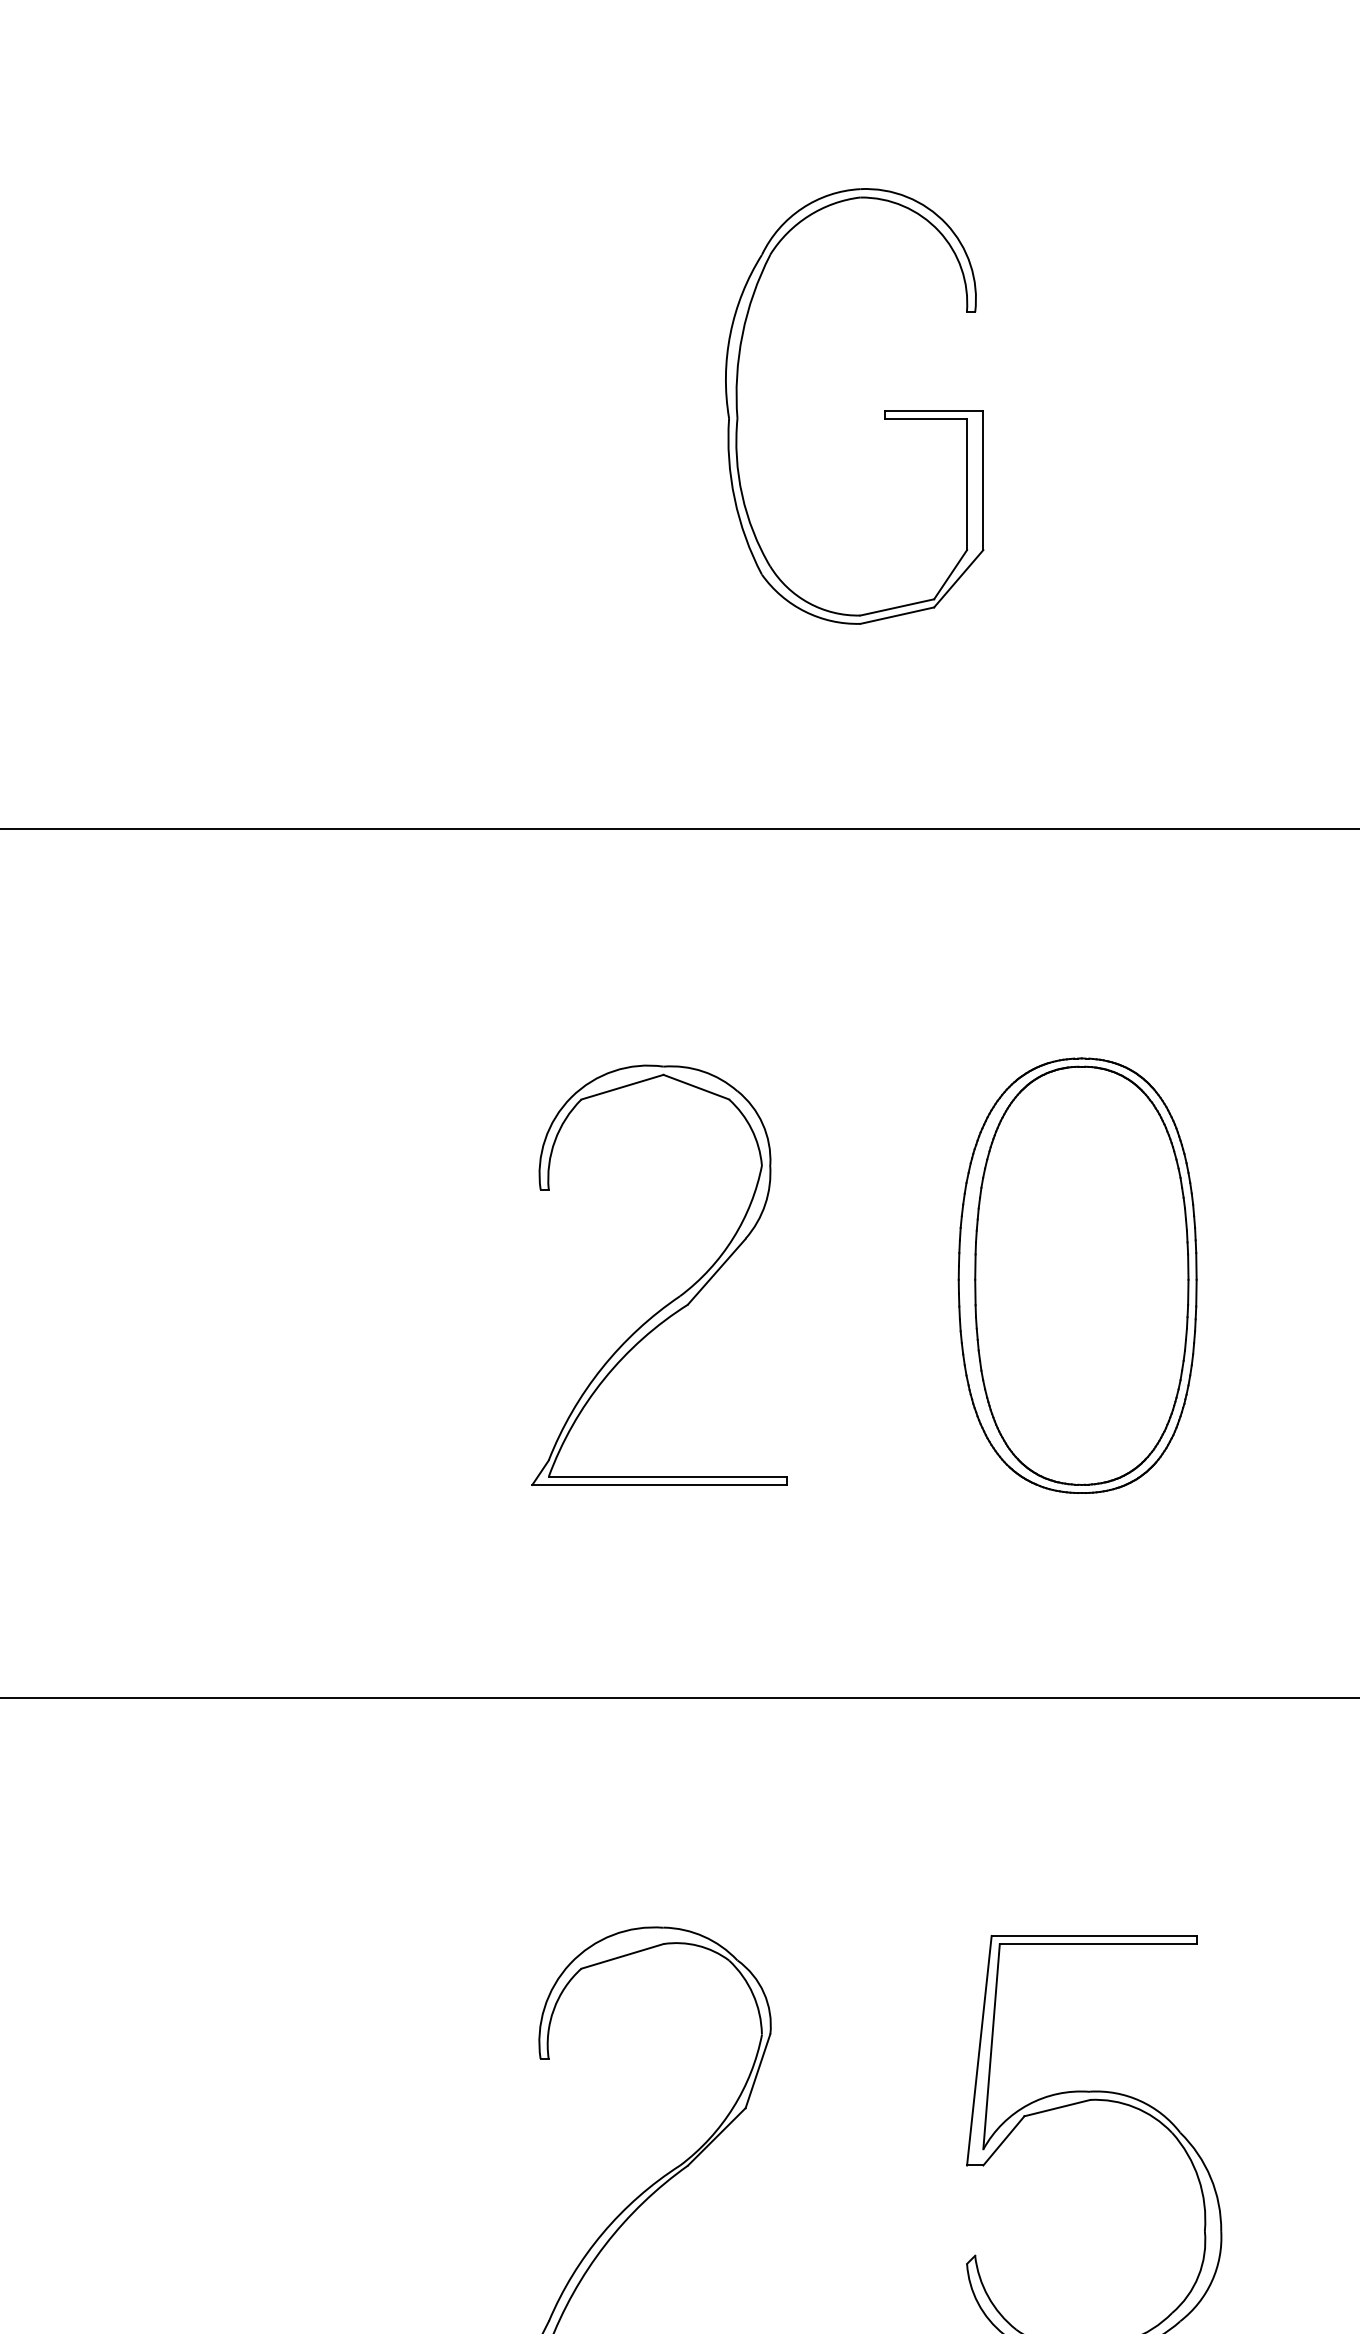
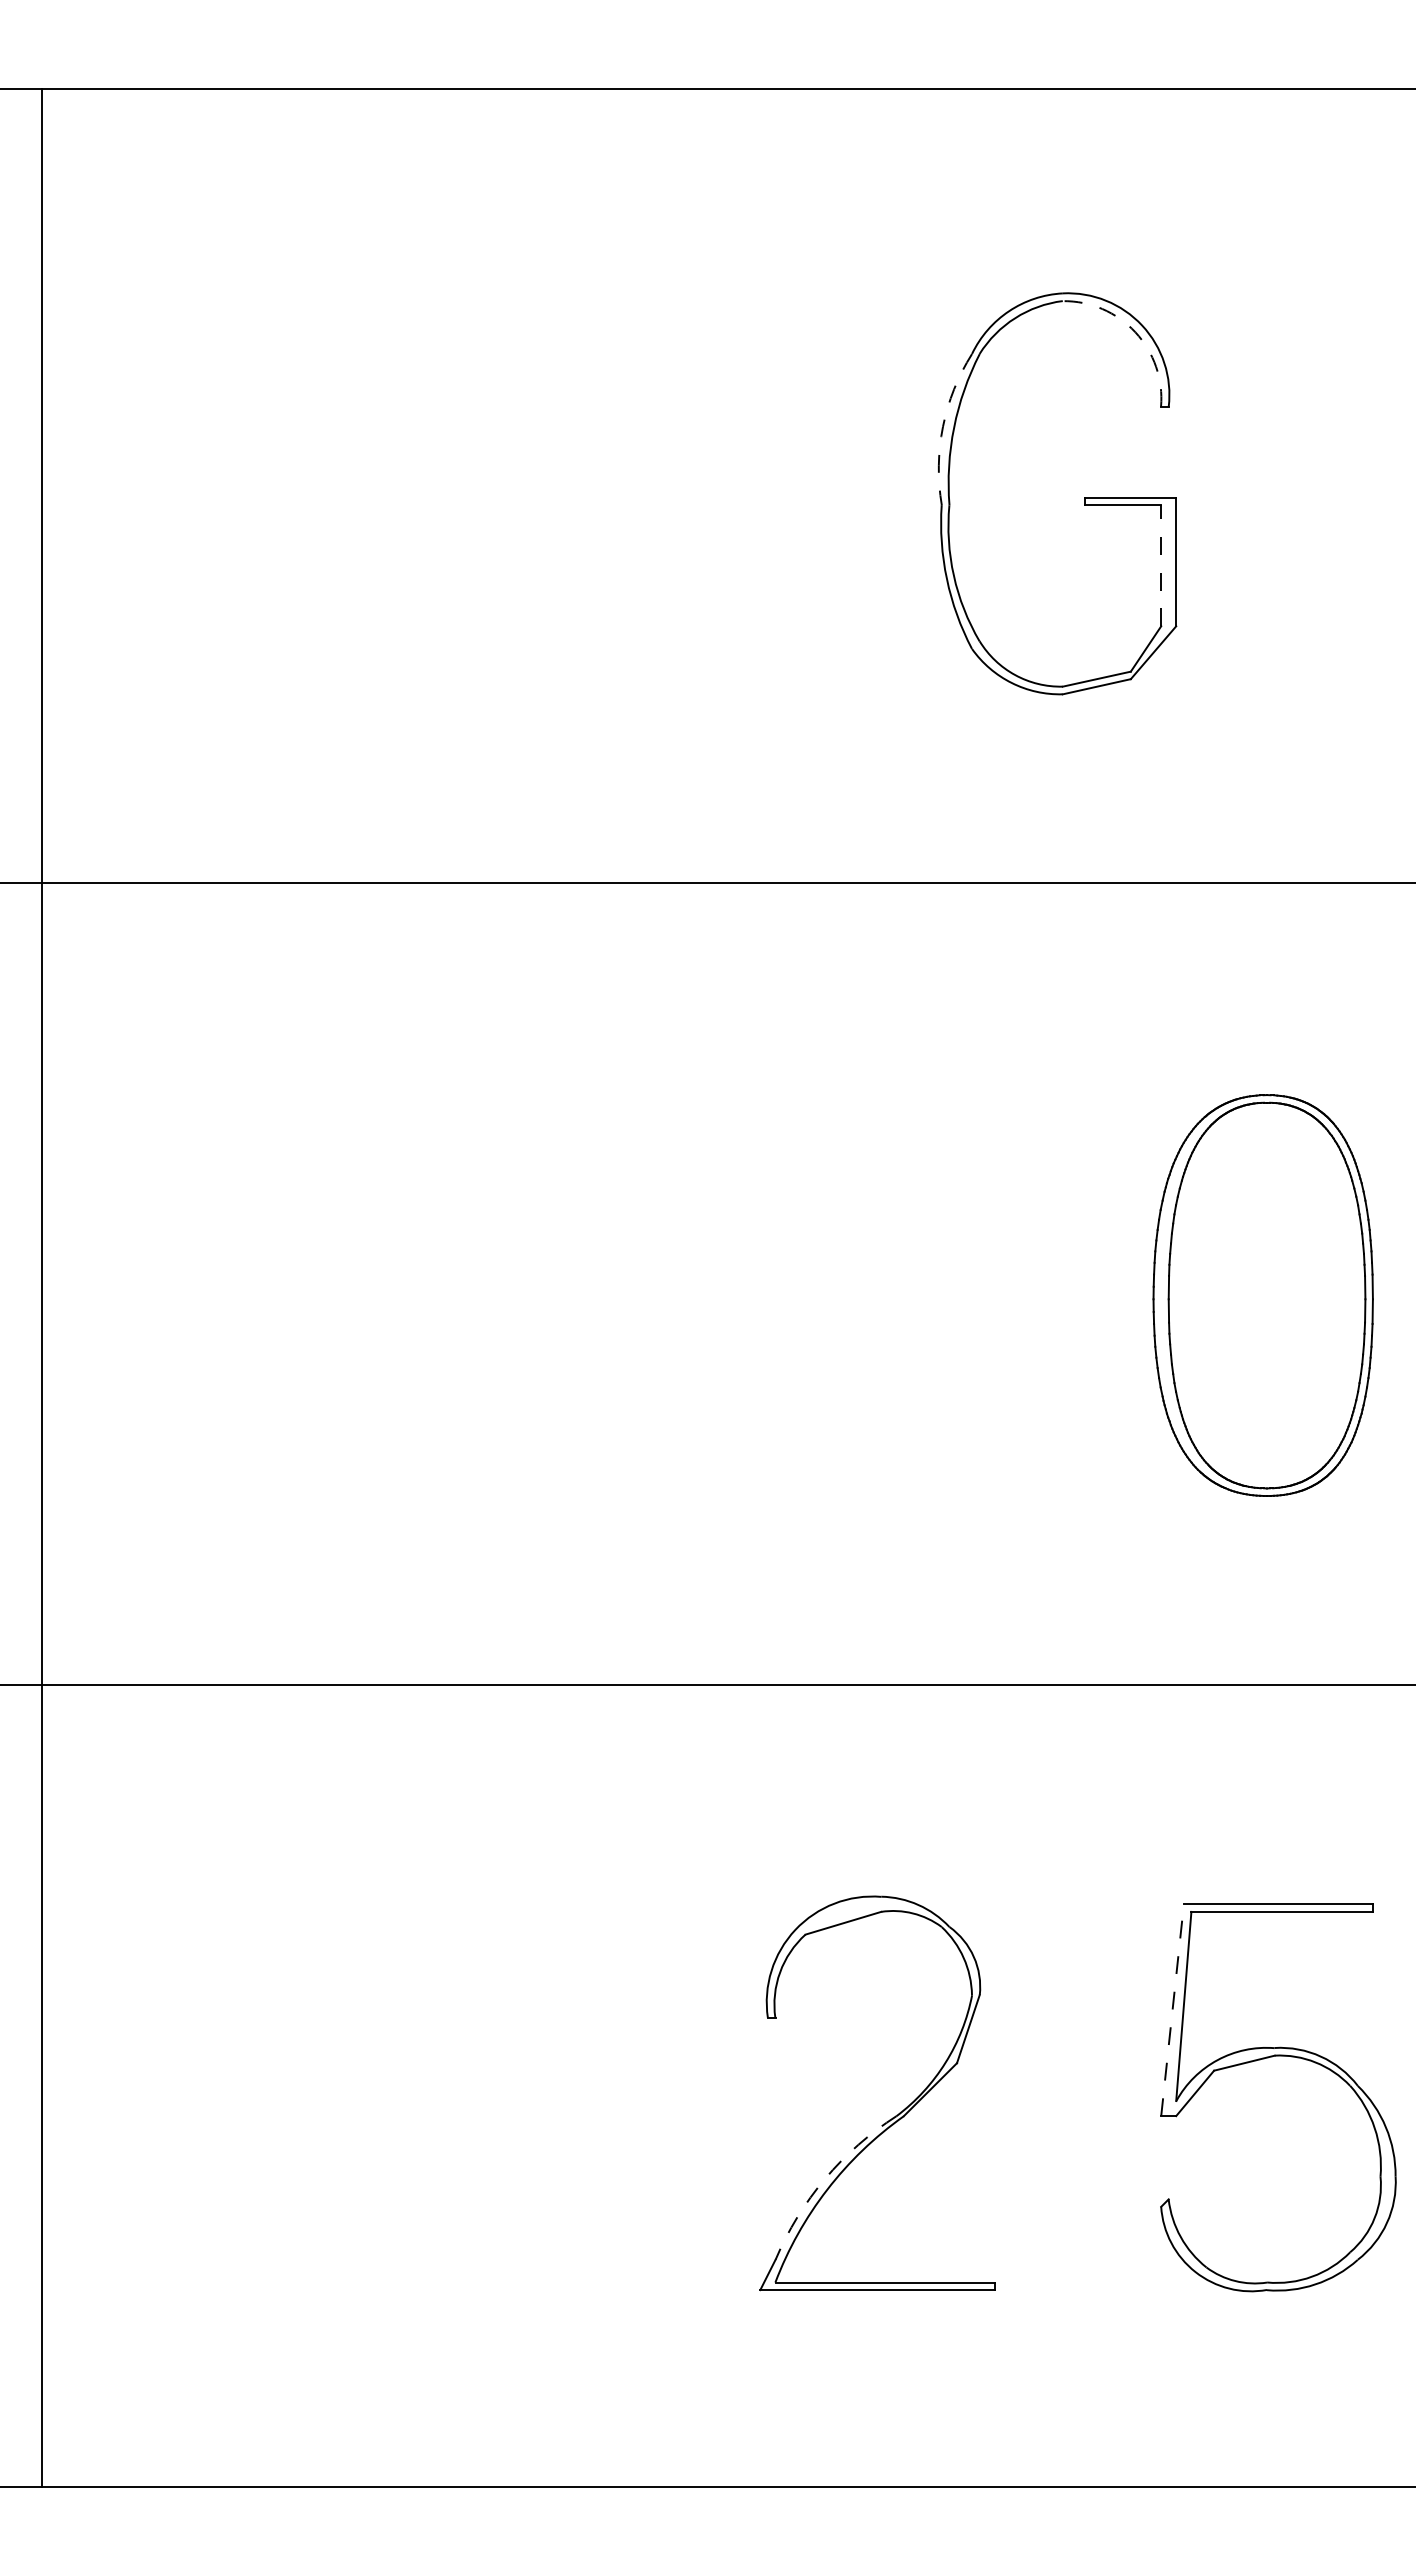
arc: (939, 231) -> (1135, 332), solid -> dashed
arc: (729, 333) -> (942, 426), solid -> dashed
line: (967, 484) -> (1161, 565), solid -> dashed
part: (674, 1298) -> (891, 1316), removed
line: (979, 2049) -> (1172, 2009), solid -> dashed
arc: (603, 2233) -> (825, 2178), solid -> dashed

